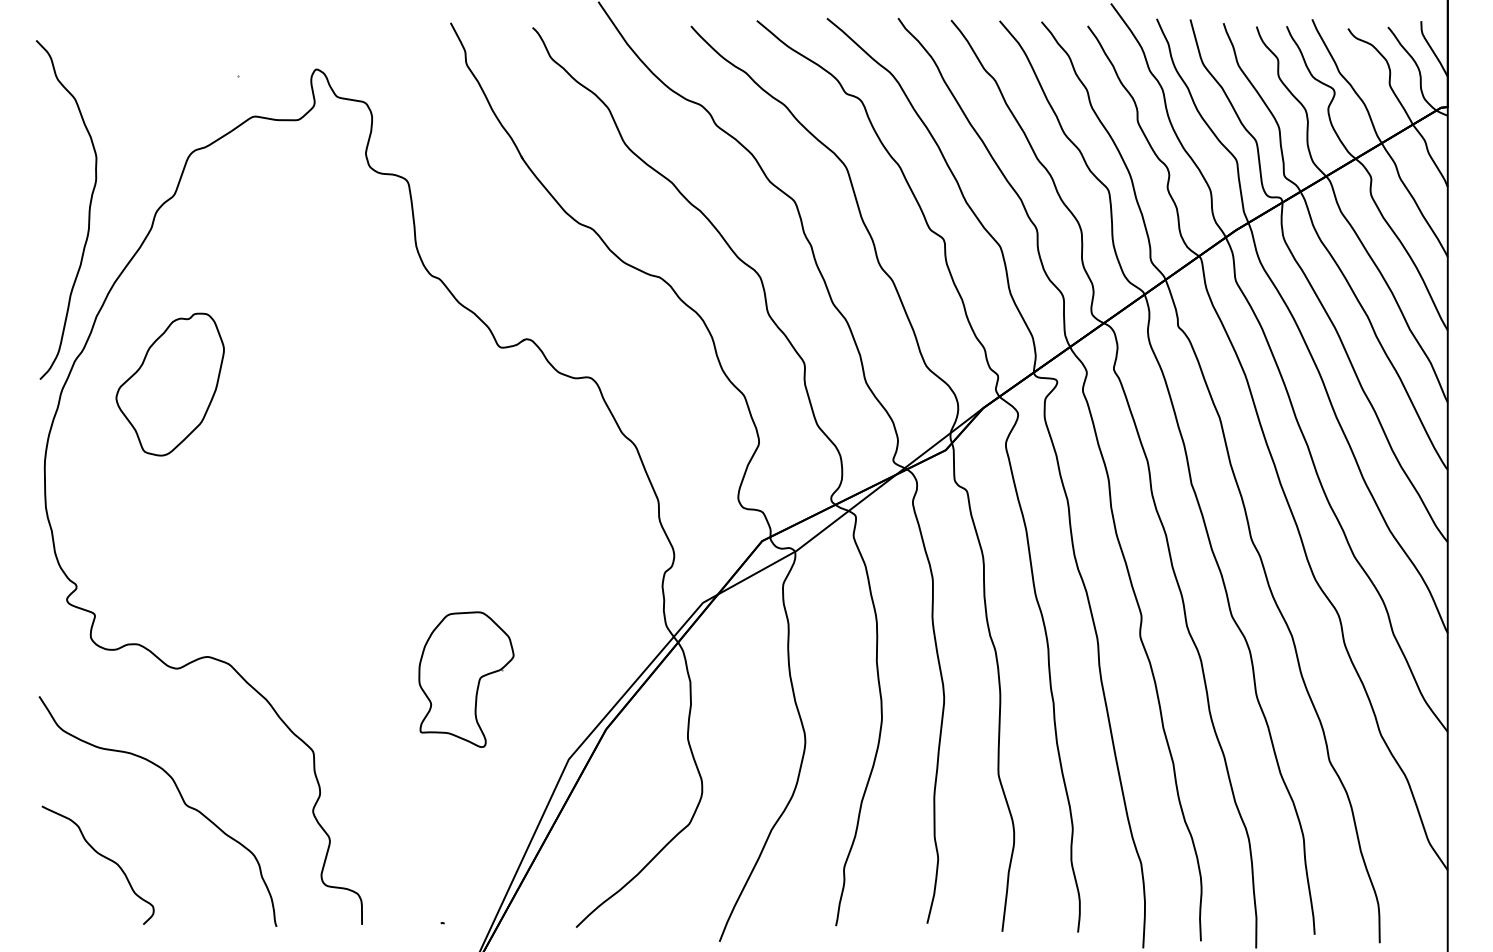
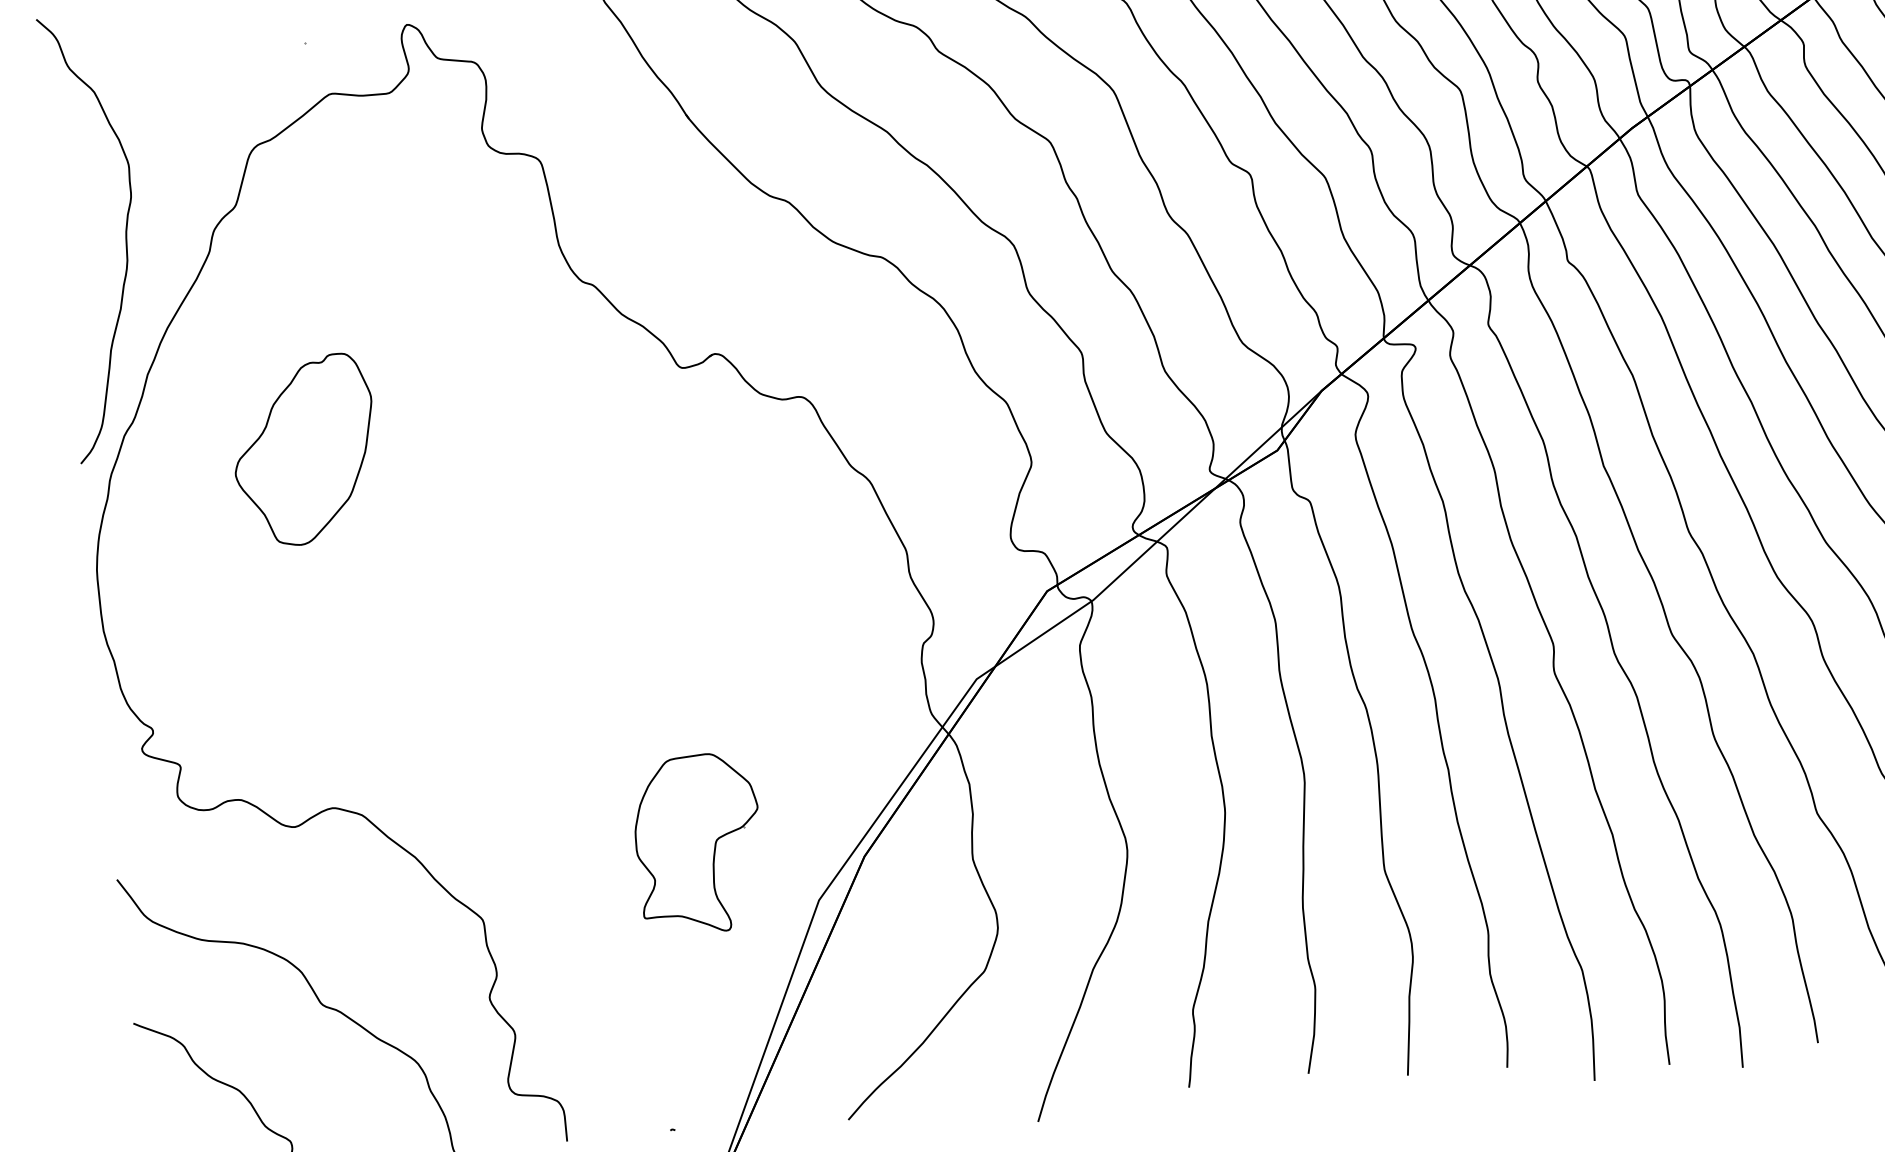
part: (169, 384) -> (303, 450), moved
part: (466, 679) -> (698, 843), moved

